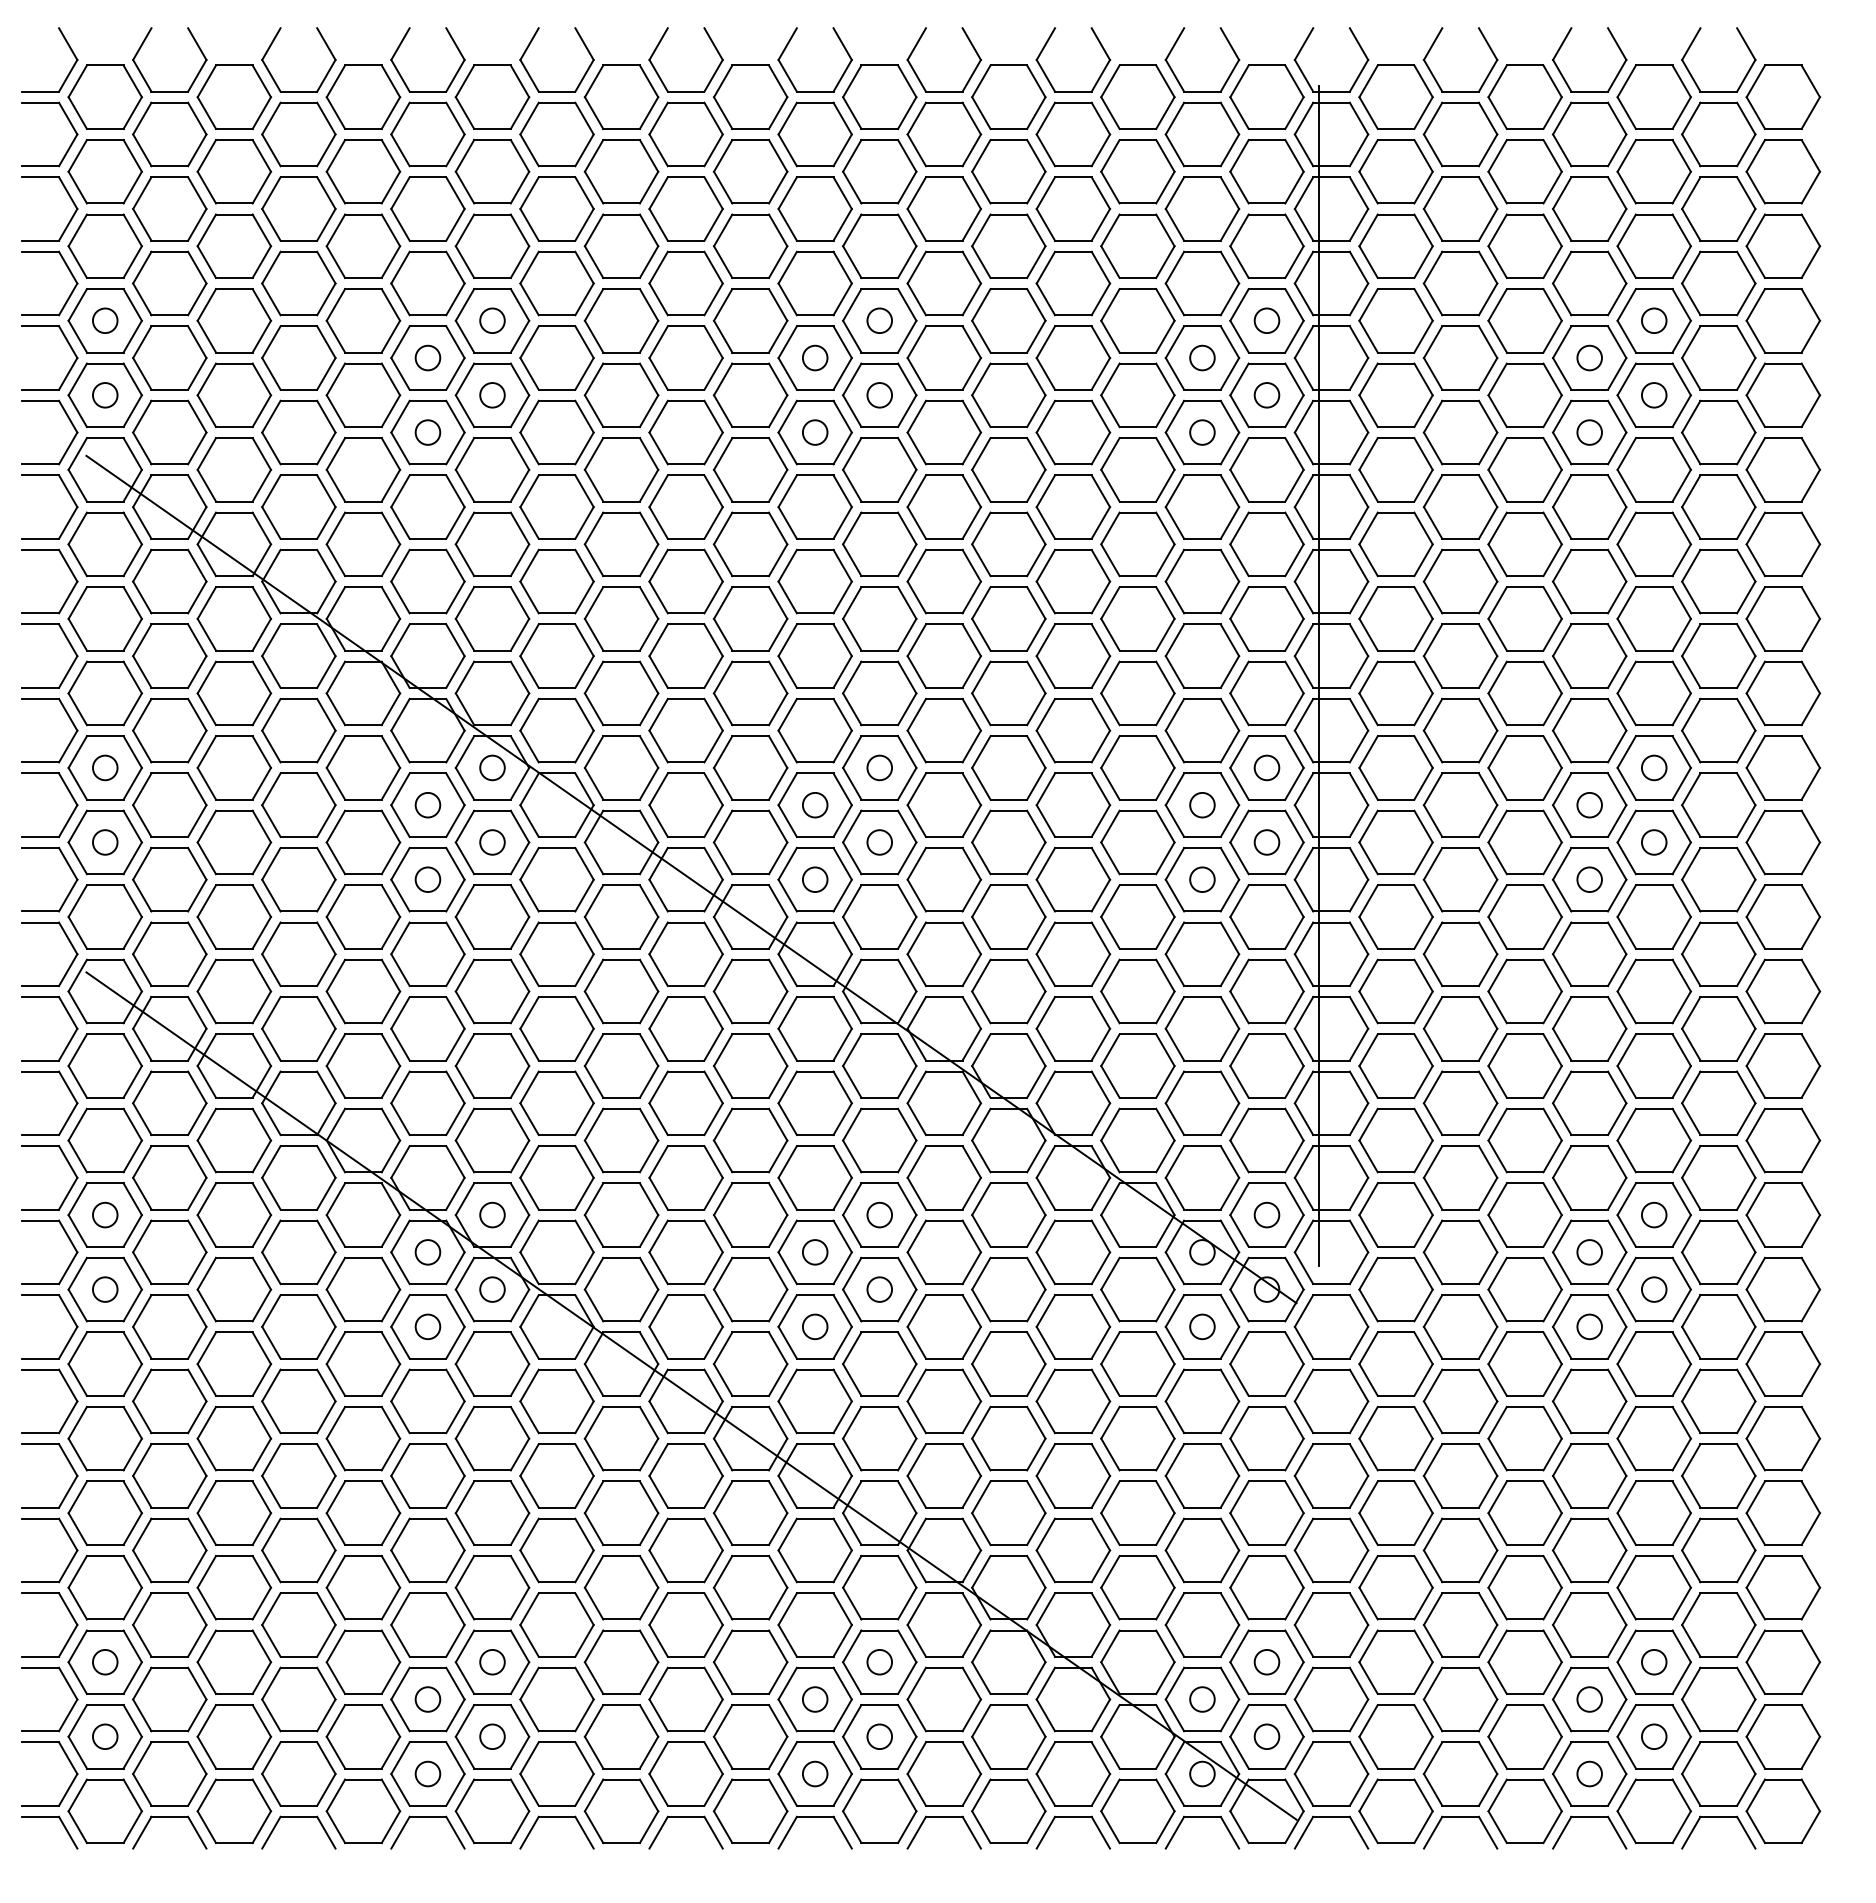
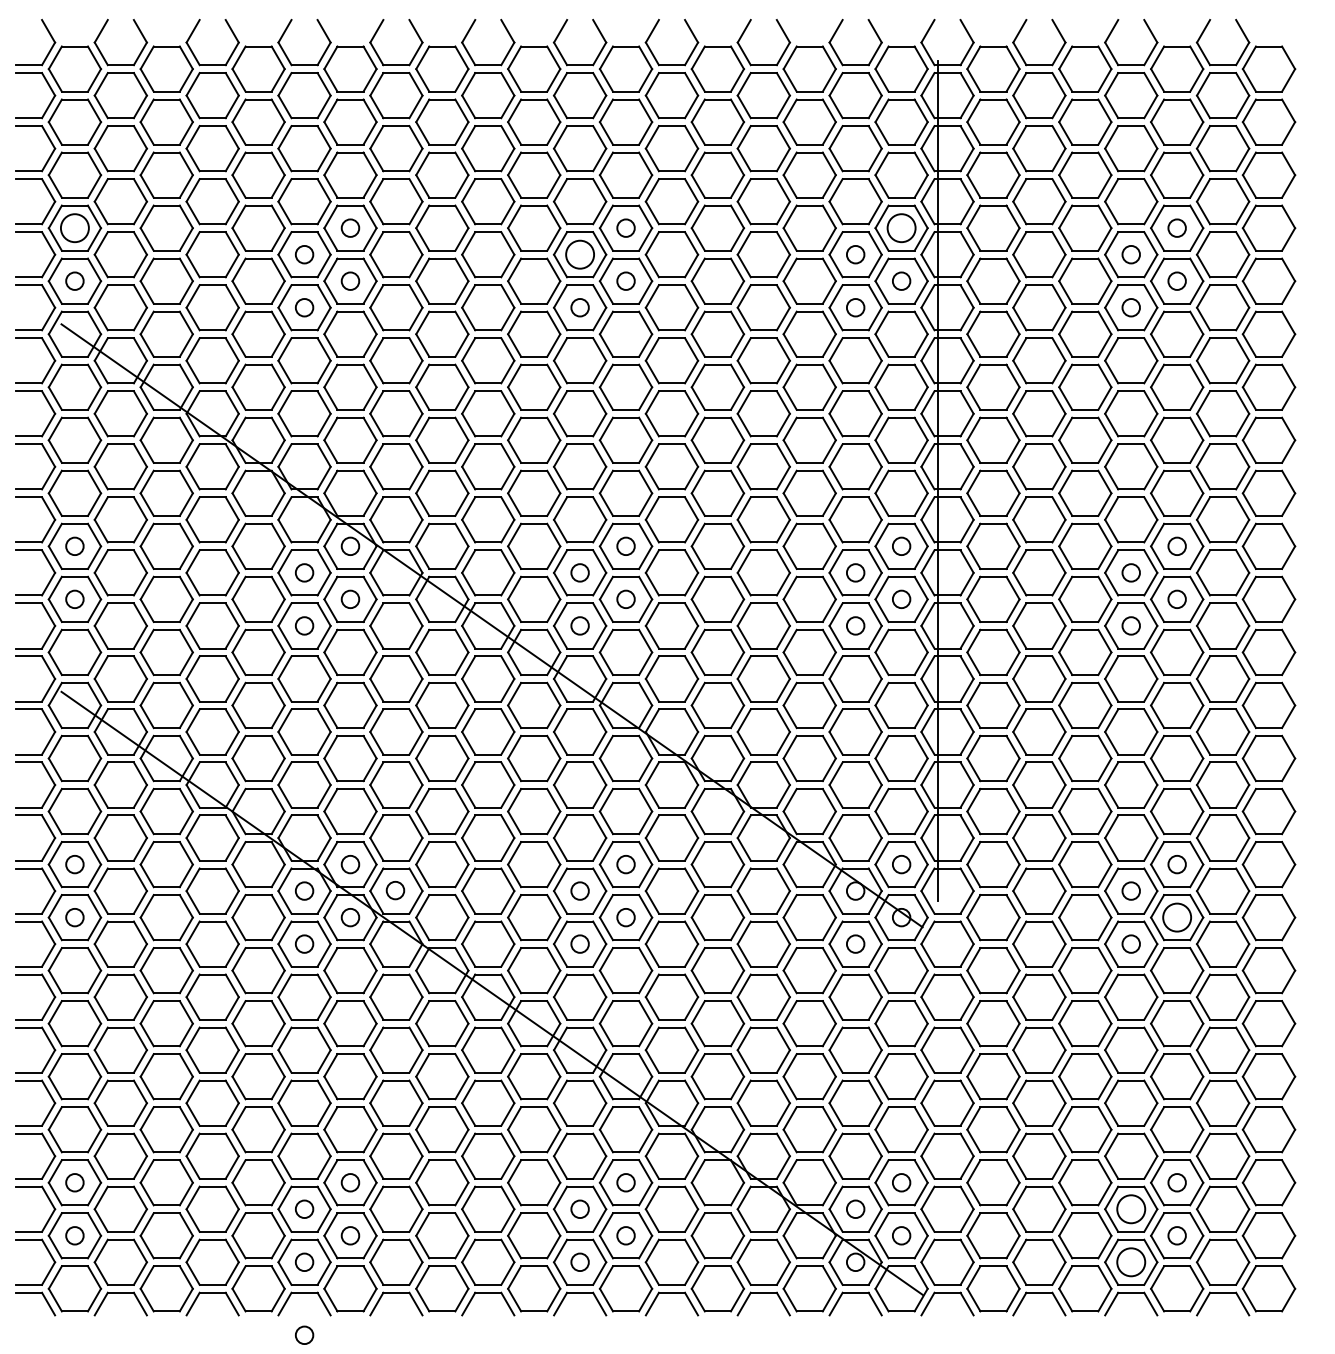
circle: (104, 319) -> (74, 227), size x1.6
circle: (1266, 319) -> (901, 227), size x1.6
circle: (814, 357) -> (579, 254), size x1.6
circle: (555, 1251) -> (395, 890), added
circle: (1653, 1289) -> (1176, 917), size x1.6
circle: (1588, 1699) -> (1130, 1209), size x1.6
circle: (1588, 1774) -> (1130, 1262), size x1.6
circle: (427, 1875) -> (304, 1334), added

